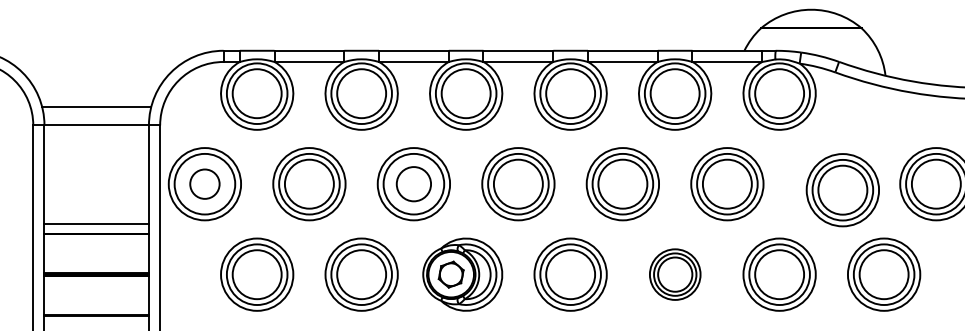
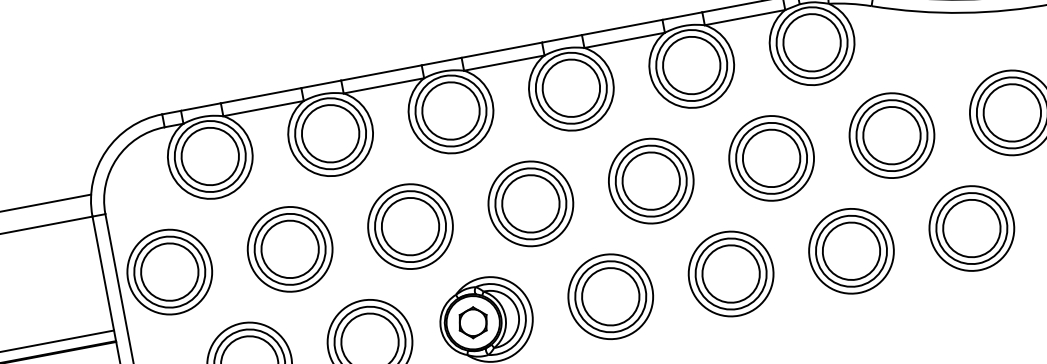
circle: (204, 183) -> (169, 271), size x1.67
circle: (413, 183) -> (409, 225), size x1.43
part: (842, 190) -> (891, 136), moved
part: (675, 274) -> (731, 273), size x1.43

